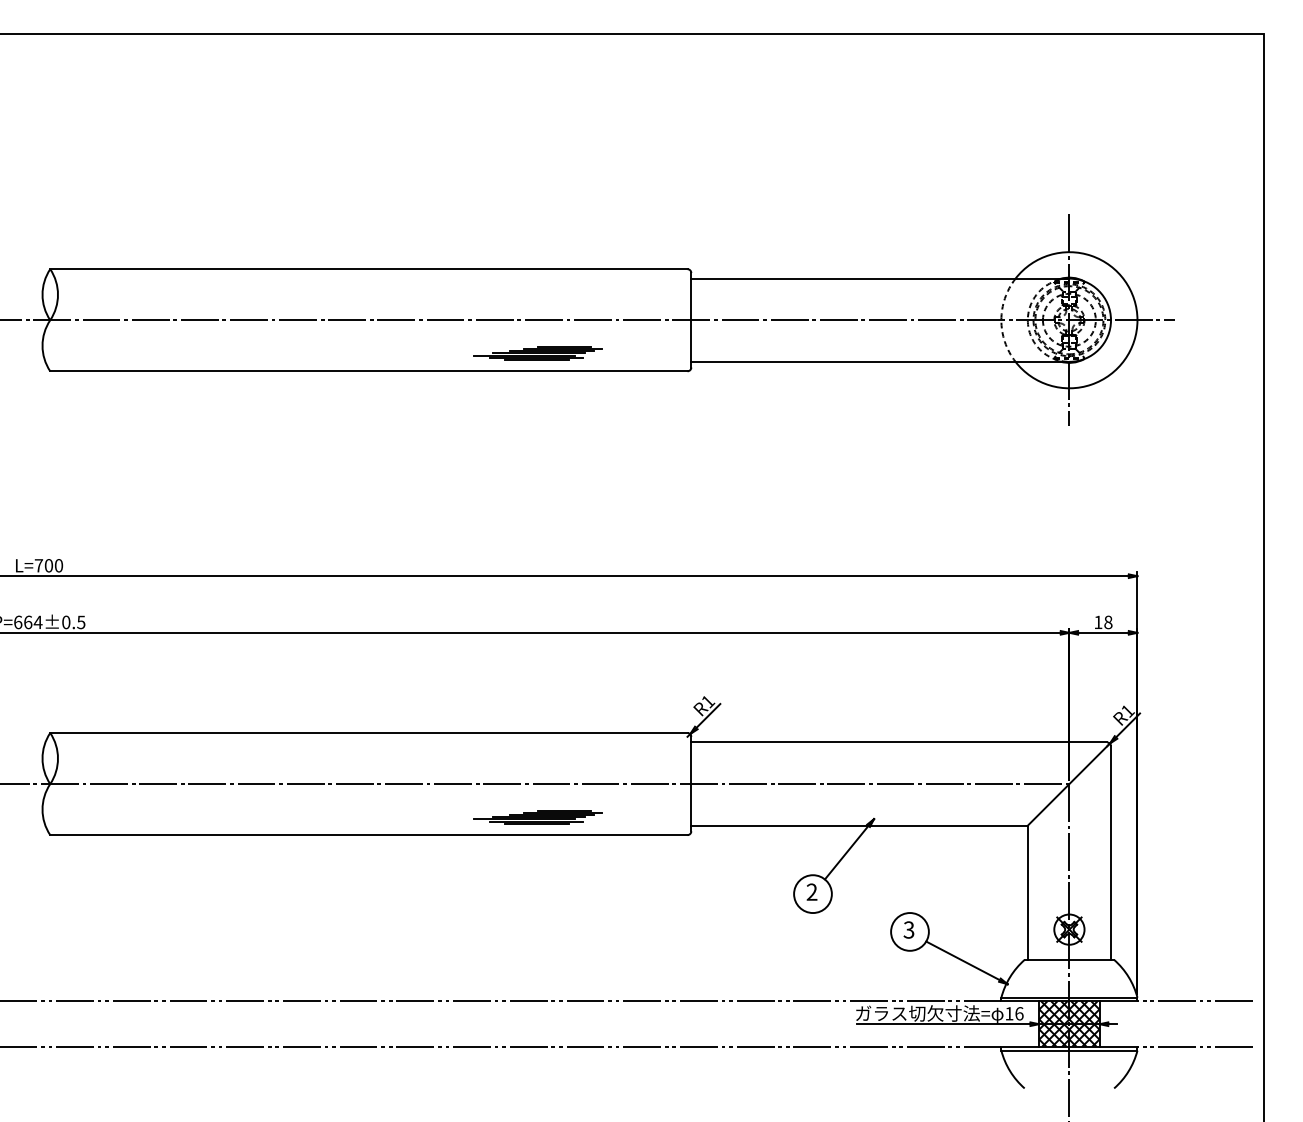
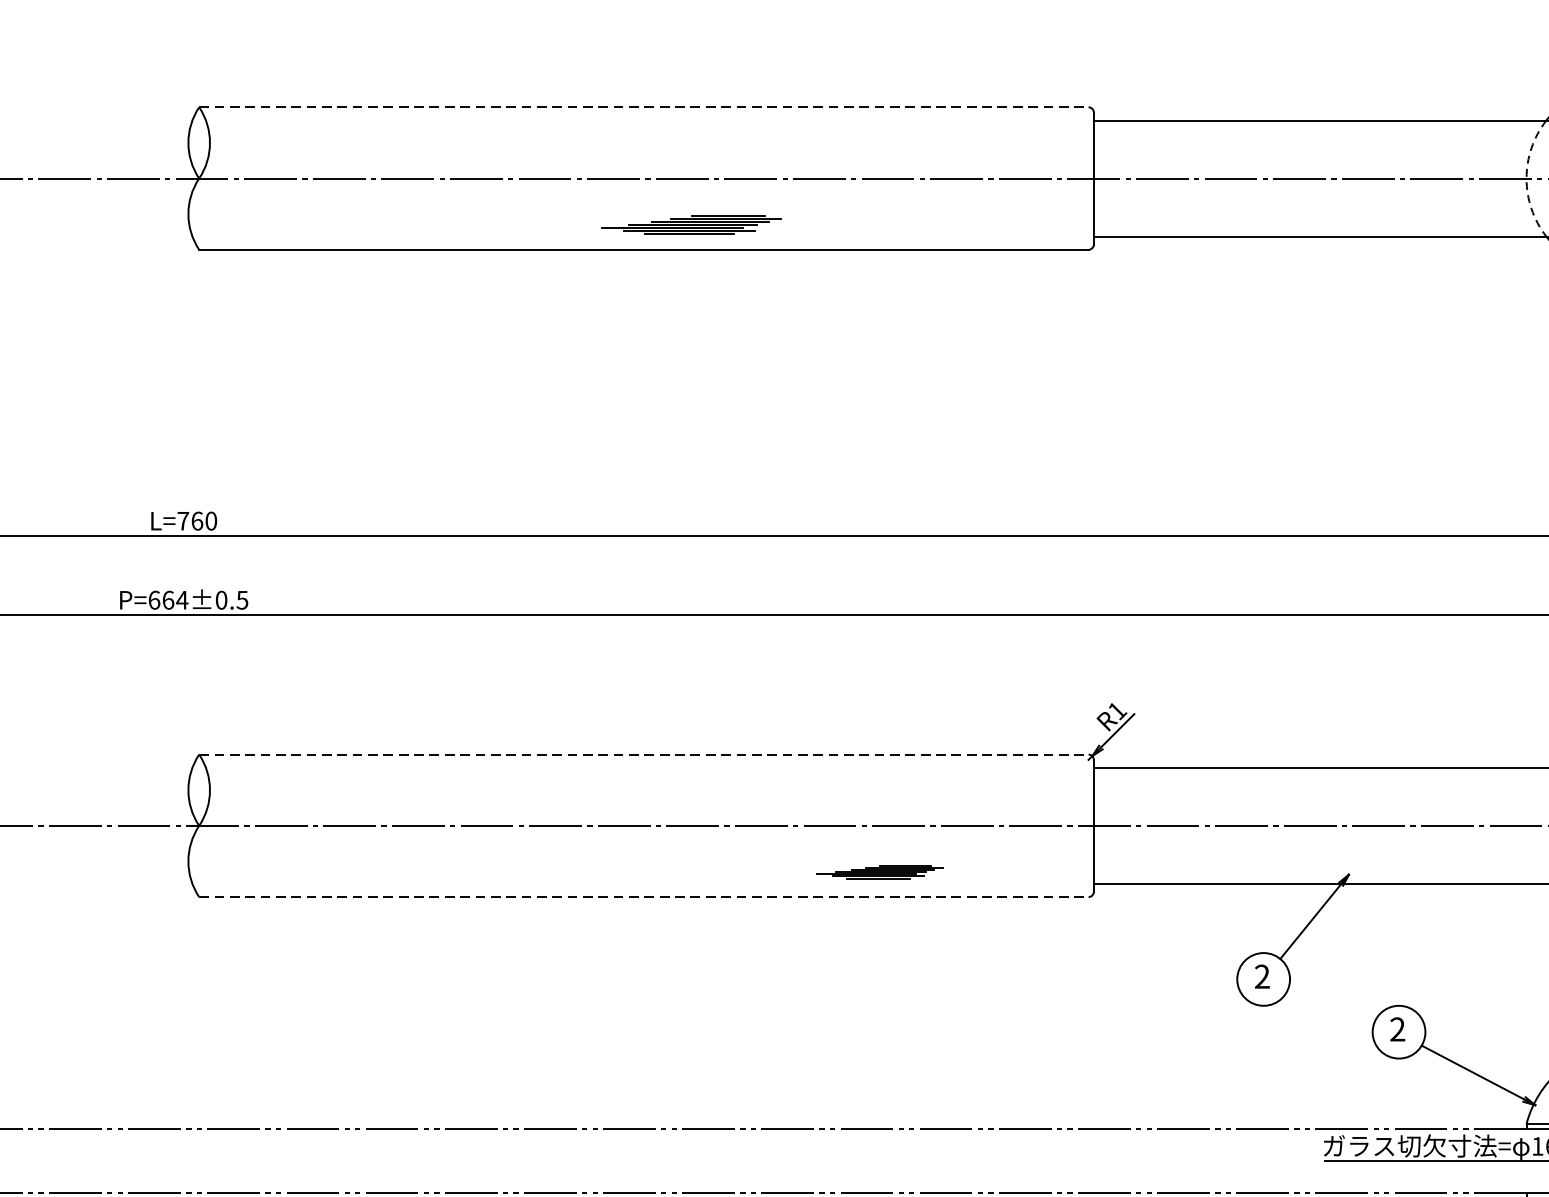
line: (368, 269) -> (643, 107), solid -> dashed
part: (537, 353) -> (690, 224), moved
text: (48, 565) -> (196, 520), L=700 -> L=760
line: (368, 733) -> (643, 755), solid -> dashed
part: (537, 817) -> (879, 872), size x0.7
line: (368, 835) -> (643, 897), solid -> dashed
text: (908, 930) -> (1396, 1030), 3 -> 2

